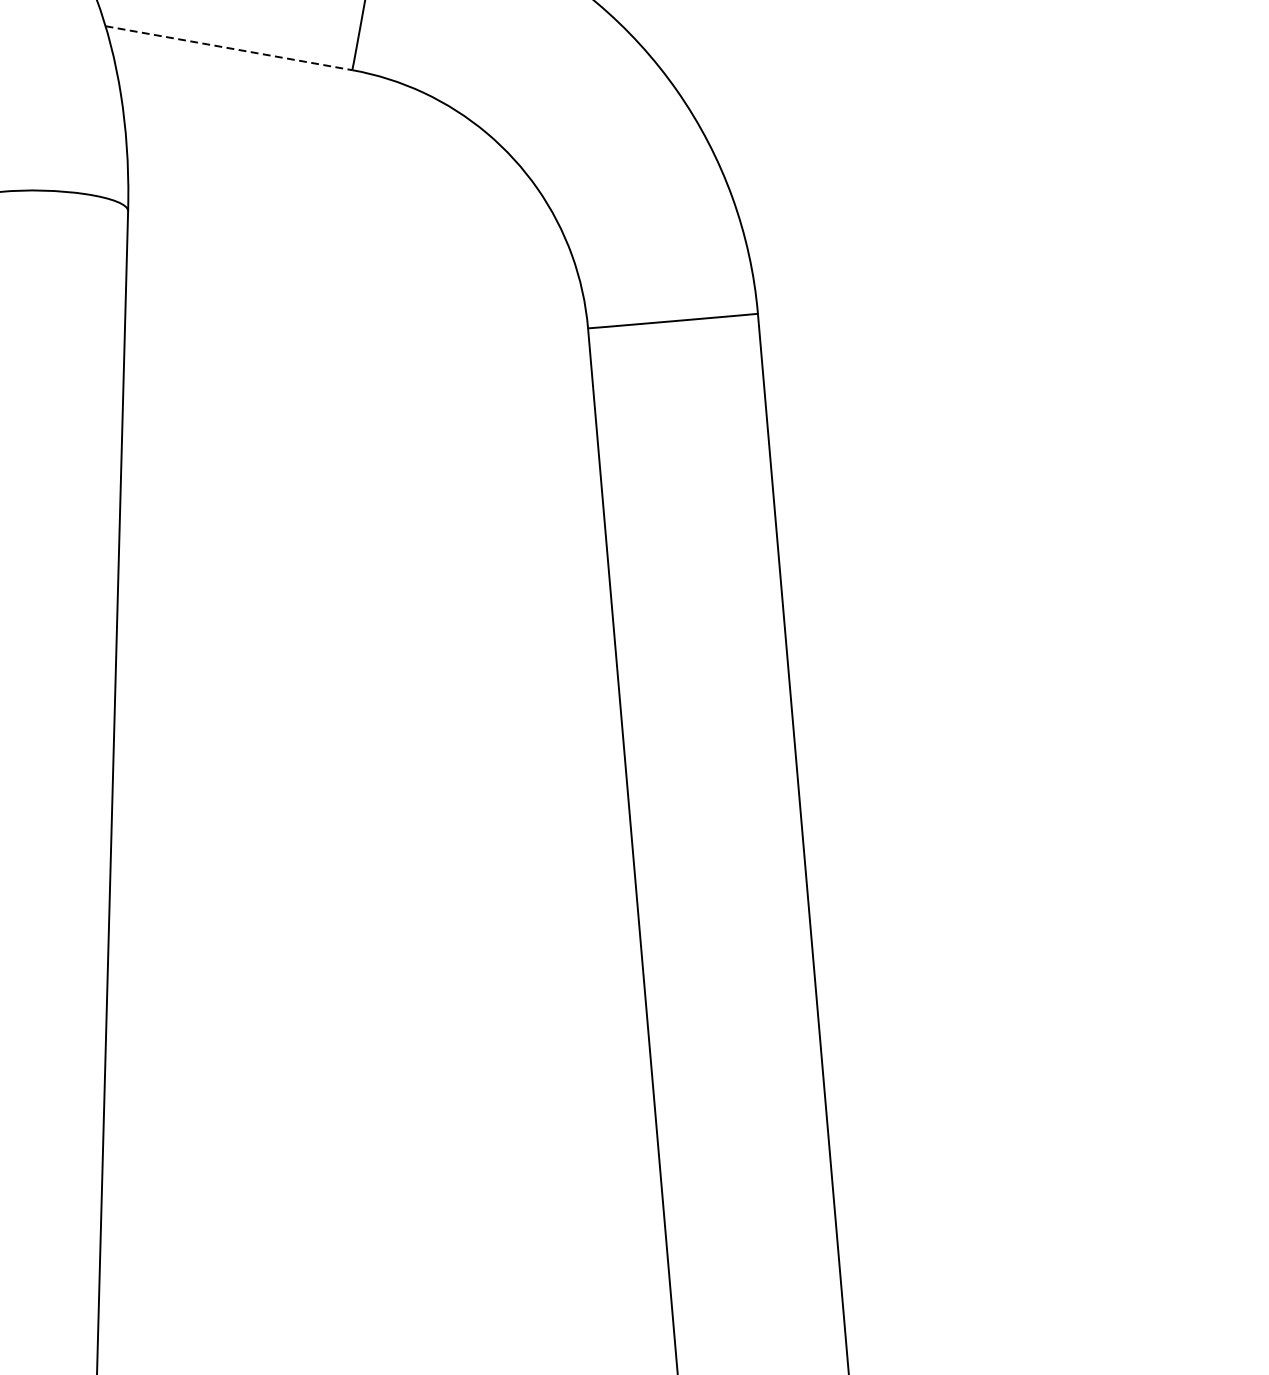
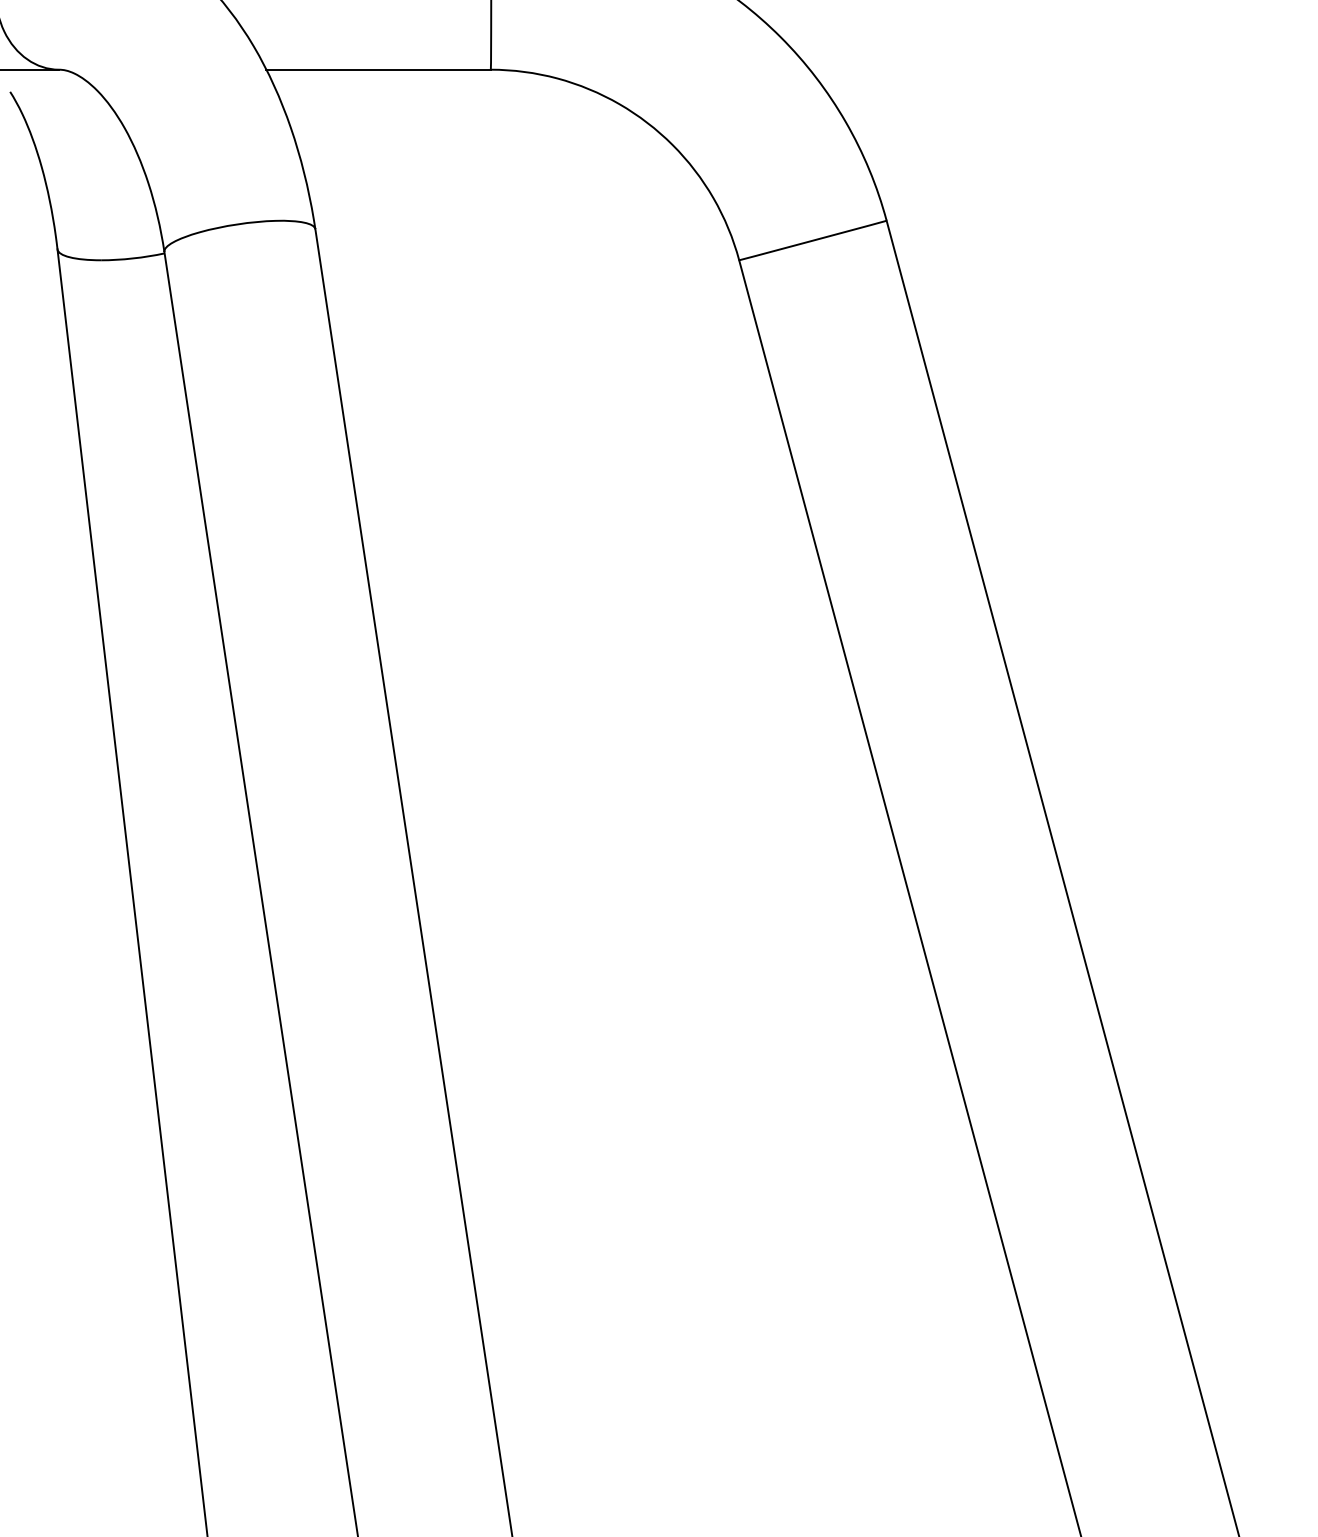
line: (229, 48) -> (379, 69), dashed -> solid

